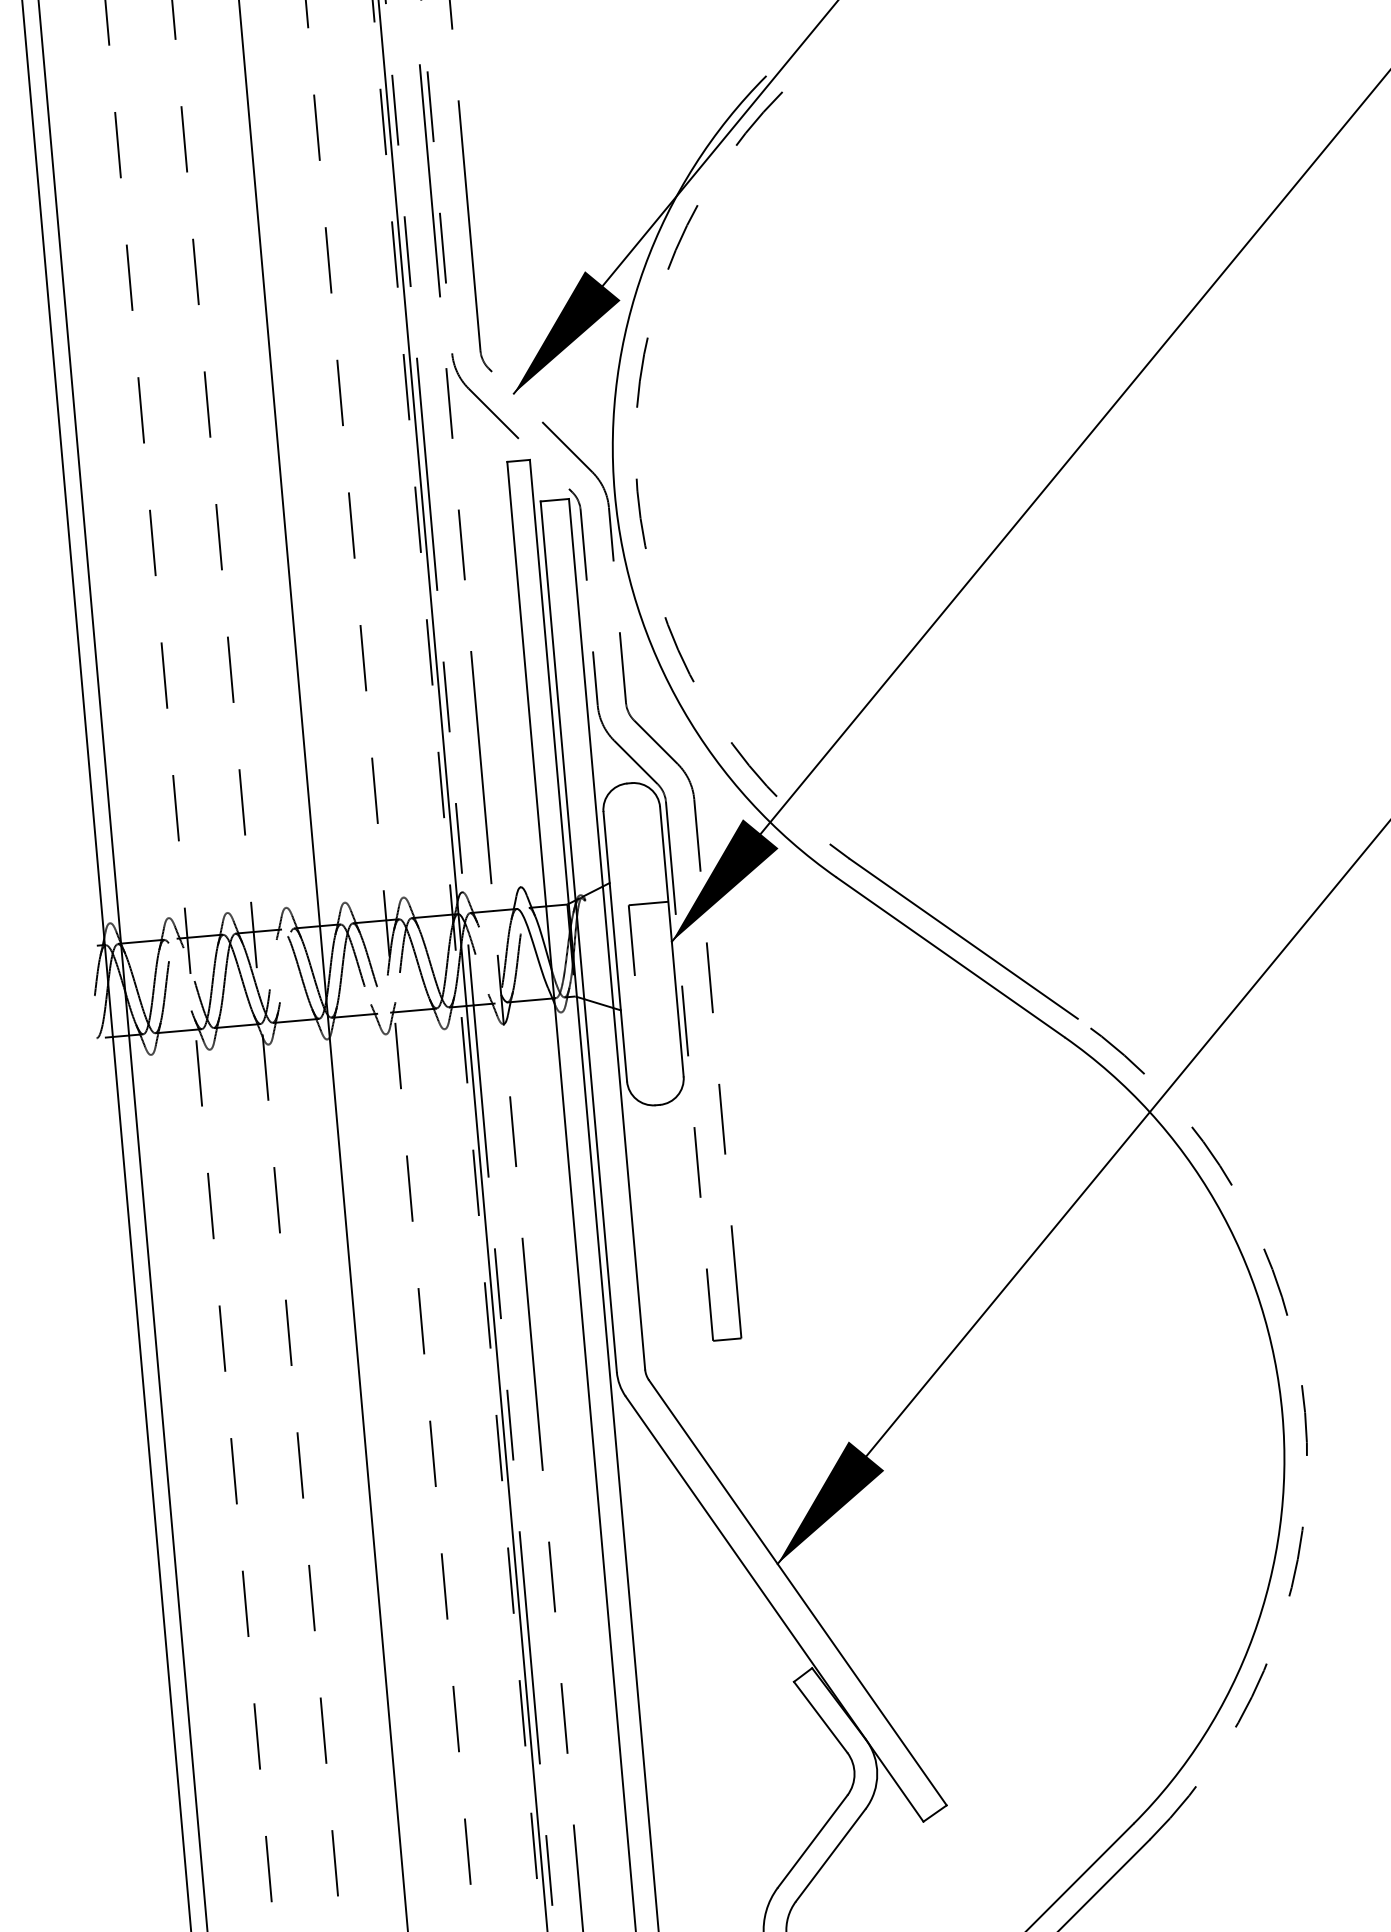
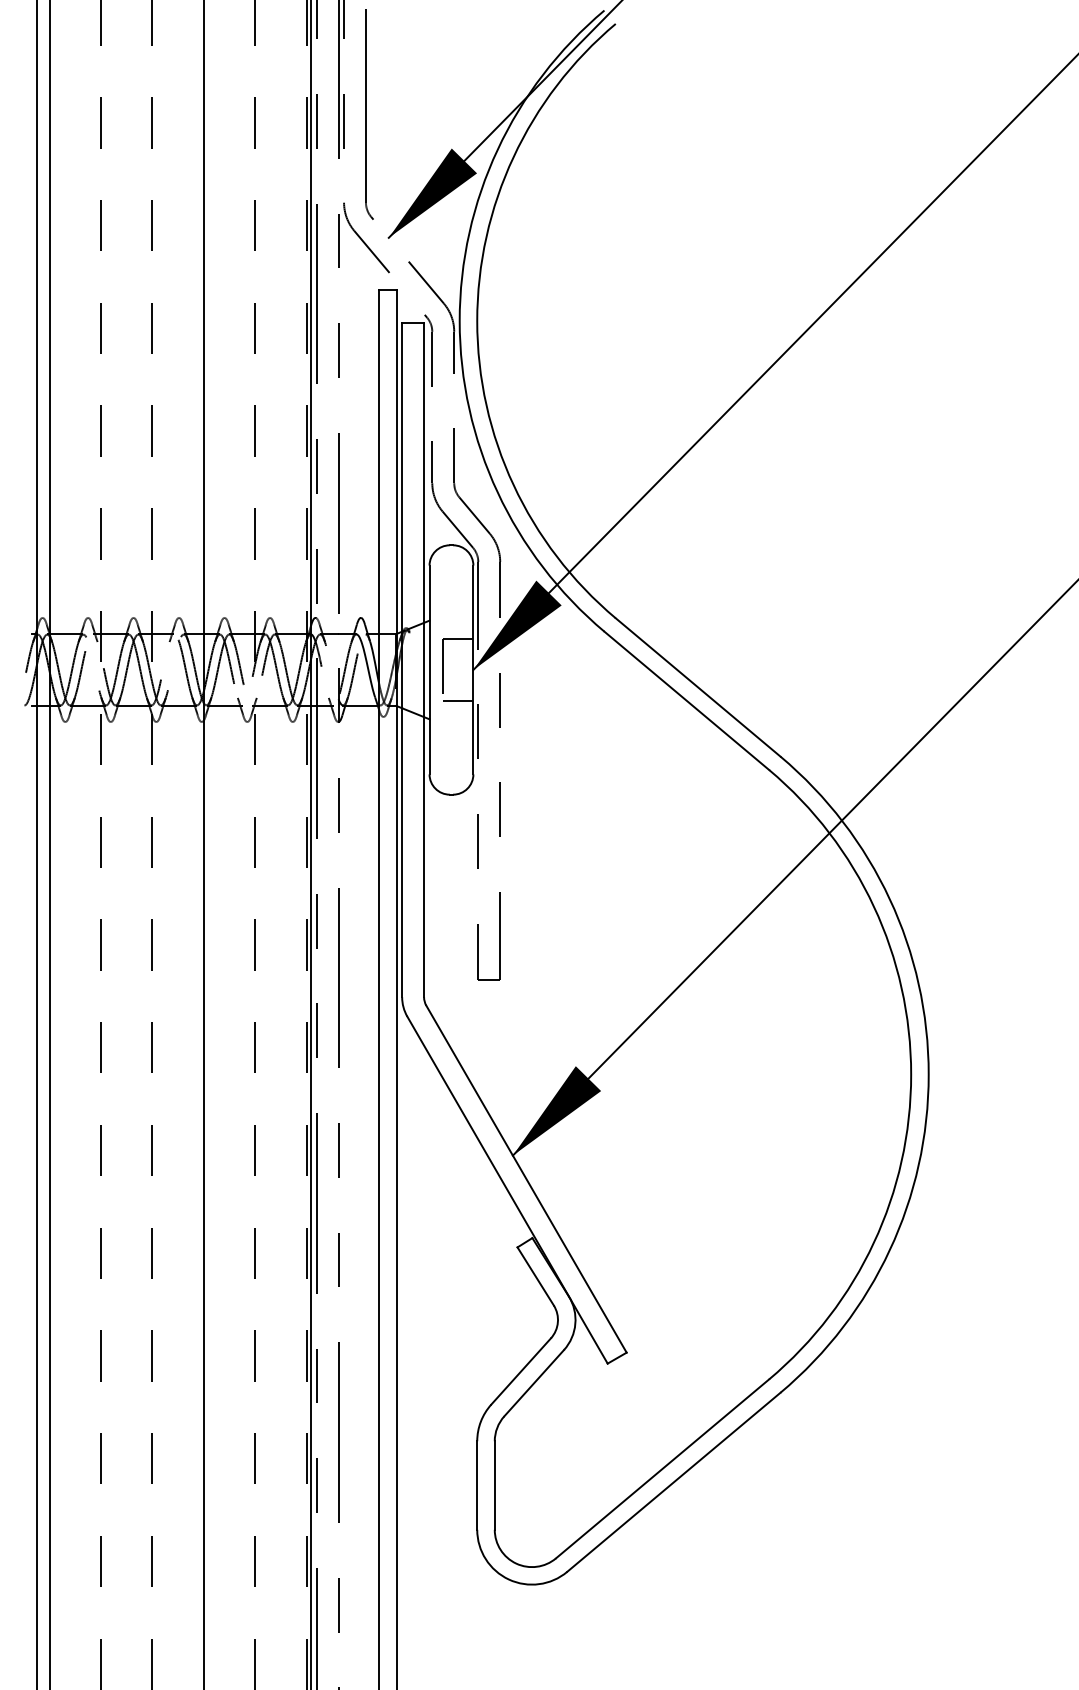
arc: (637, 491) -> (477, 321), dashed -> solid
line: (654, 982) -> (457, 700), added
arc: (1304, 1412) -> (928, 1074), dashed -> solid

